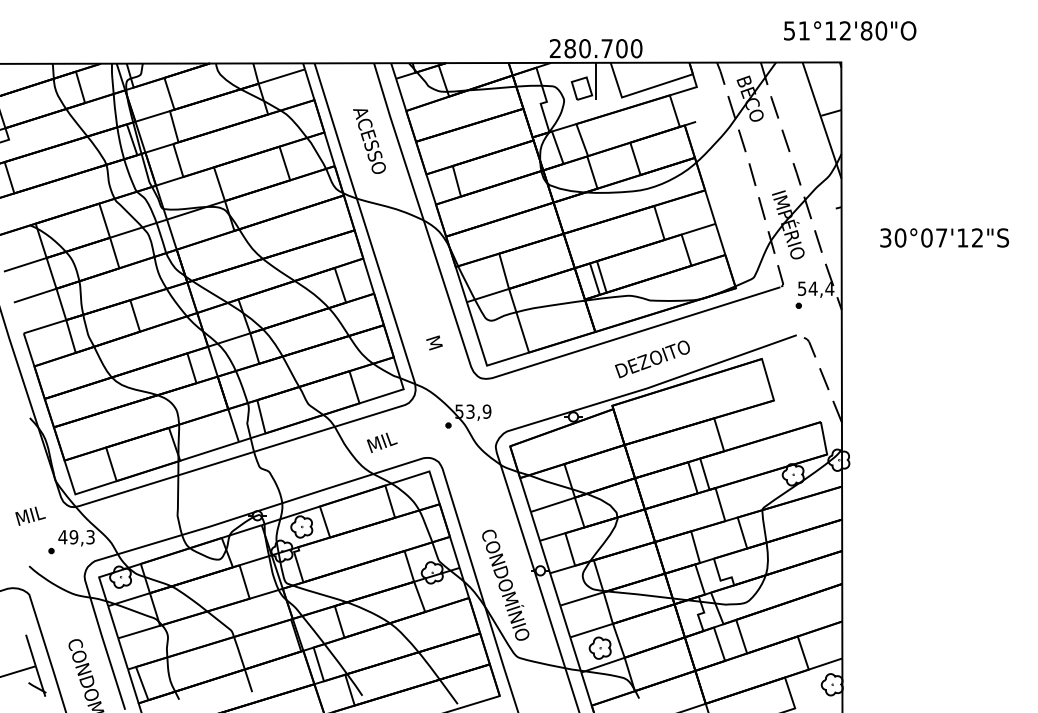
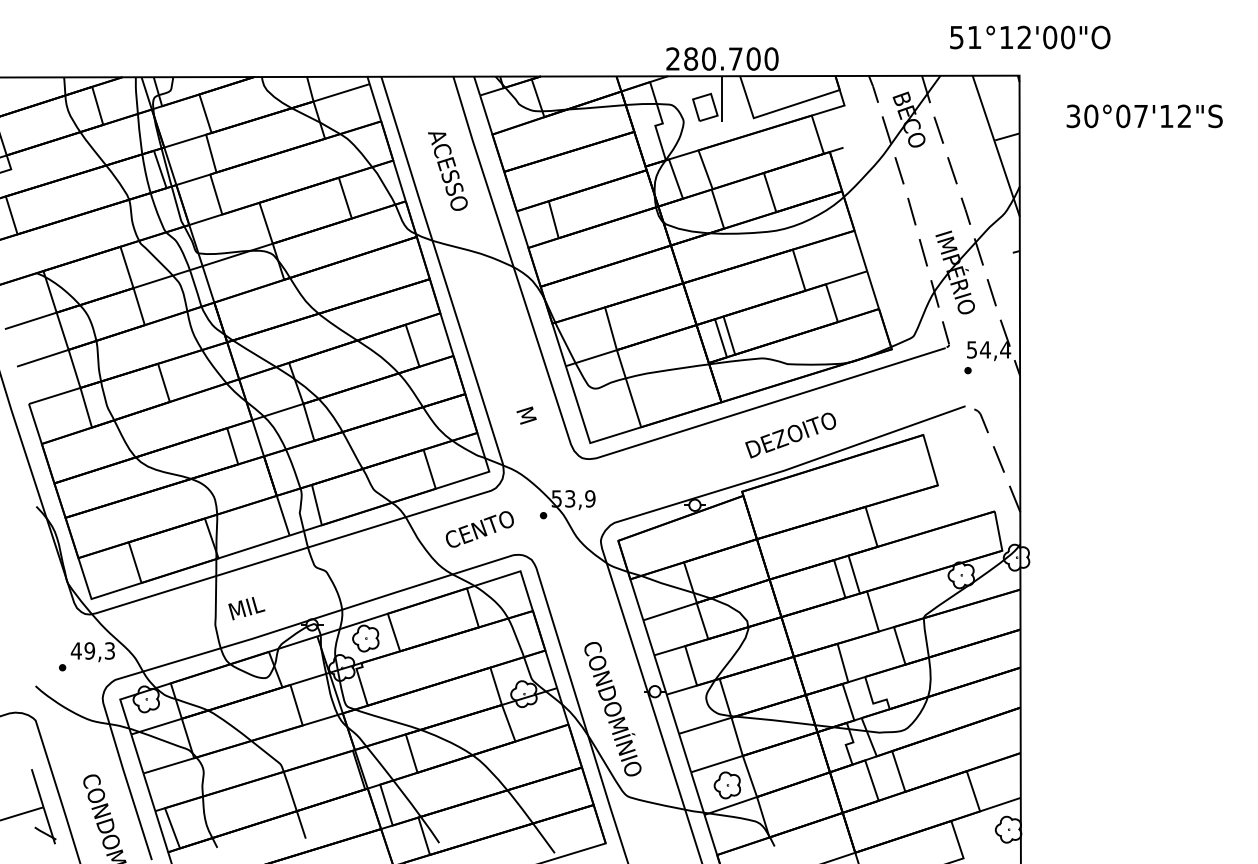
text: (866, 30) -> (1050, 37), 51°12'80"O -> 51°12'00"O
text: (944, 237) -> (1144, 115), moved
text: (394, 437) -> (478, 530), MIL -> CENTO
text: (30, 515) -> (246, 607), moved

